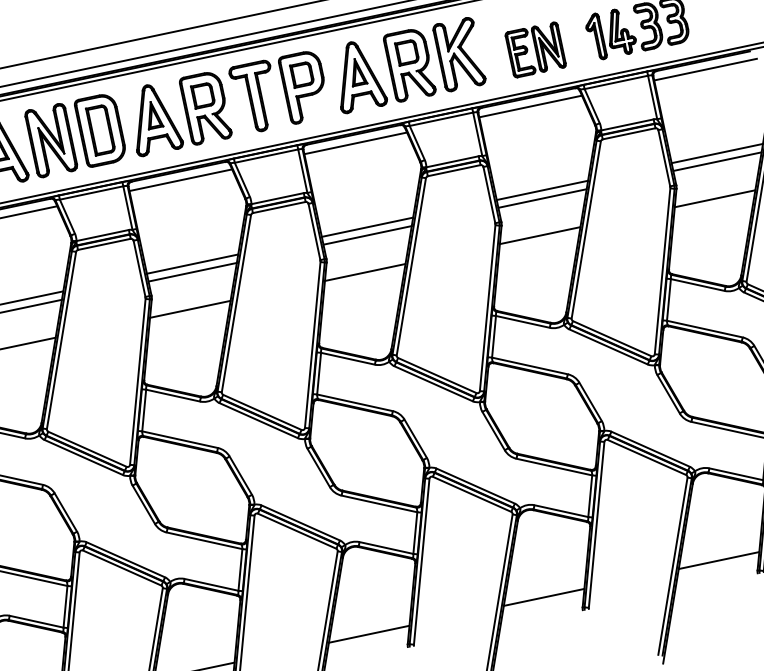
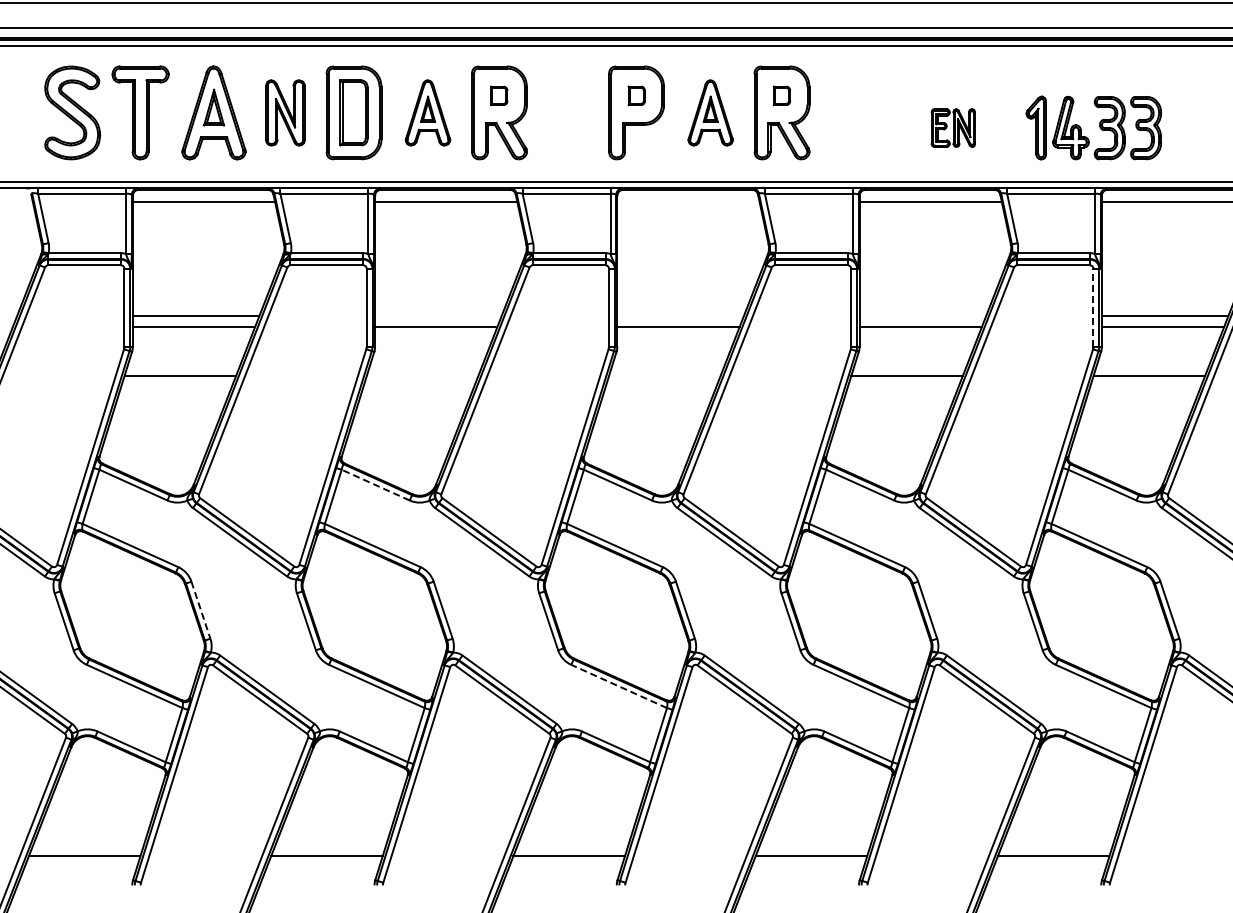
part: (535, 49) -> (953, 127), size x0.6
part: (406, 52) -> (781, 95), size x0.6
part: (459, 54) -> (850, 112), removed
part: (302, 74) -> (636, 95), size x0.6
part: (358, 75) -> (710, 112), size x0.7
part: (202, 95) -> (498, 95), size x0.6
part: (255, 97) -> (568, 112), removed
part: (153, 118) -> (427, 112), size x0.7
part: (51, 140) -> (285, 112), size x0.7
line: (355, 143) -> (688, 201), removed
line: (664, 158) -> (1093, 307), solid -> dashed
line: (542, 190) -> (922, 316), removed
line: (367, 227) -> (680, 316), removed
line: (192, 264) -> (438, 316), removed
line: (364, 272) -> (664, 375), removed
line: (190, 309) -> (422, 375), removed
line: (172, 395) -> (375, 484), solid -> dashed
line: (379, 503) -> (619, 686), solid -> dashed
line: (66, 512) -> (201, 610), solid -> dashed

